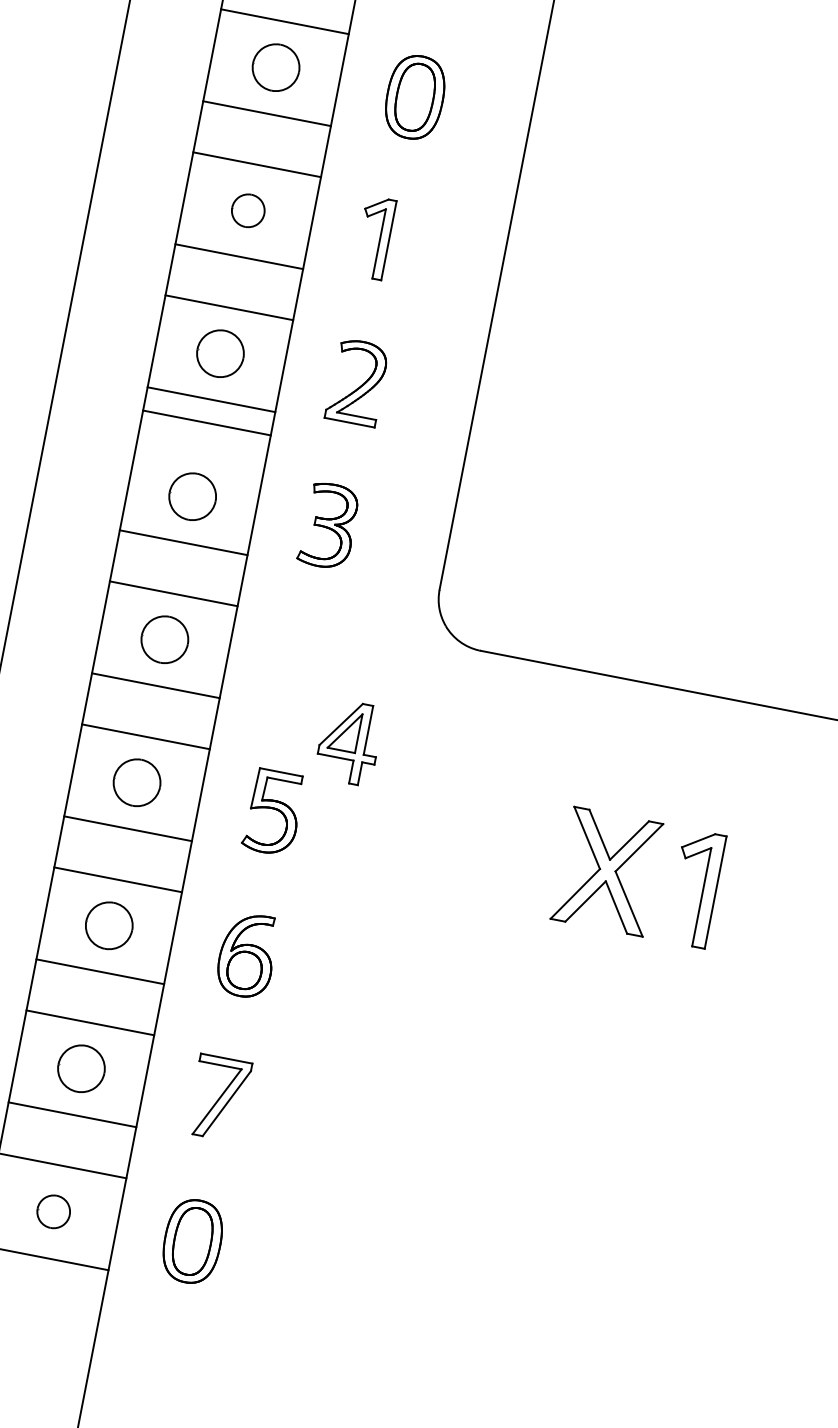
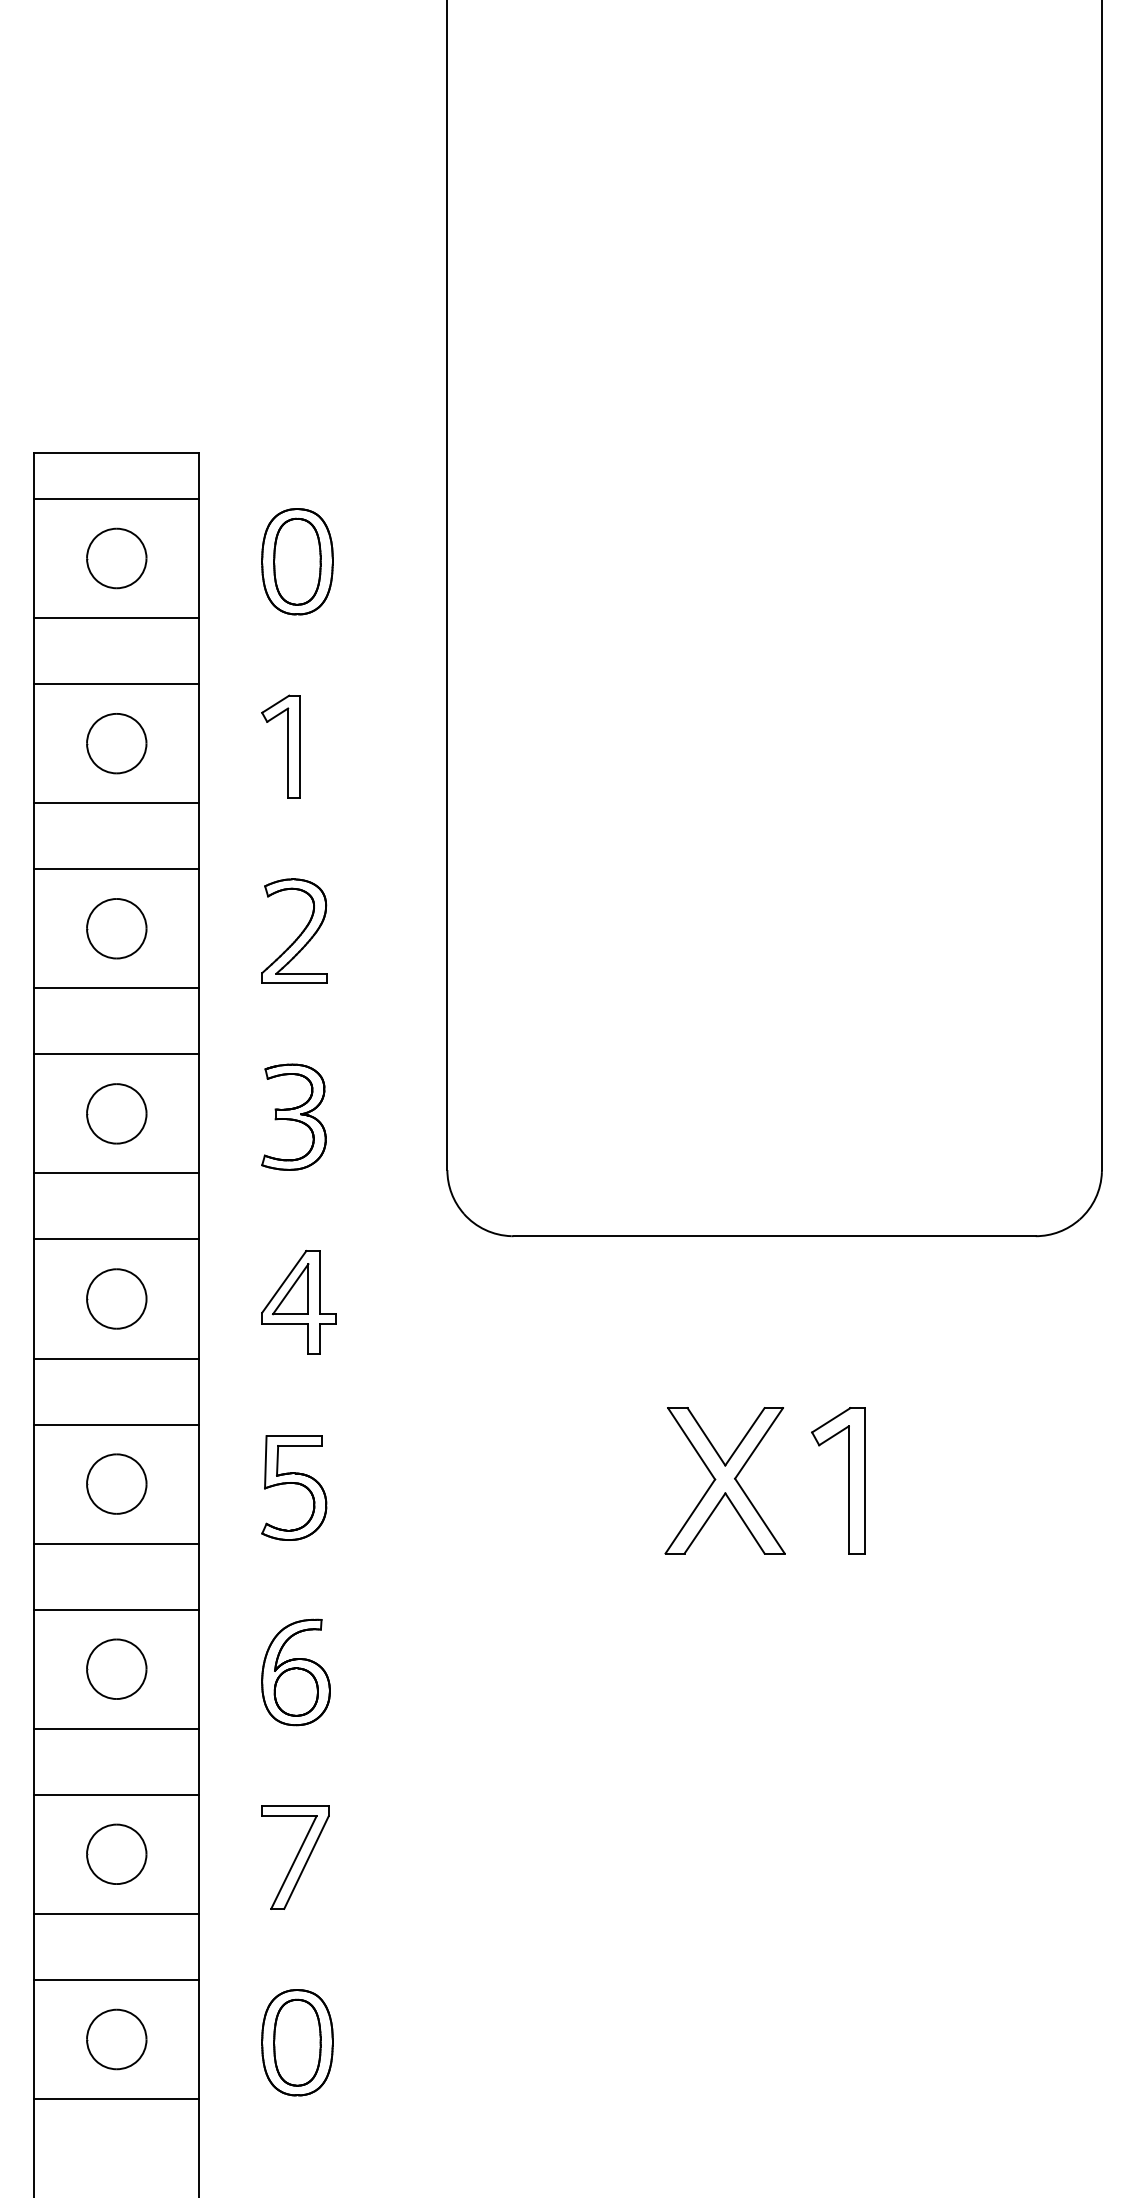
part: (248, 210) -> (116, 743), size x1.43
line: (206, 423) -> (116, 1054), moved
part: (349, 742) -> (298, 1302), moved
part: (53, 1211) -> (116, 2039), size x1.43

